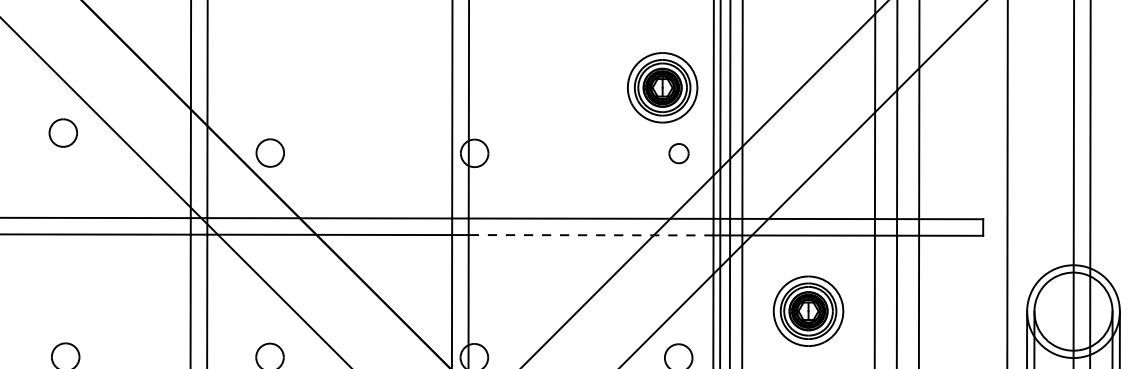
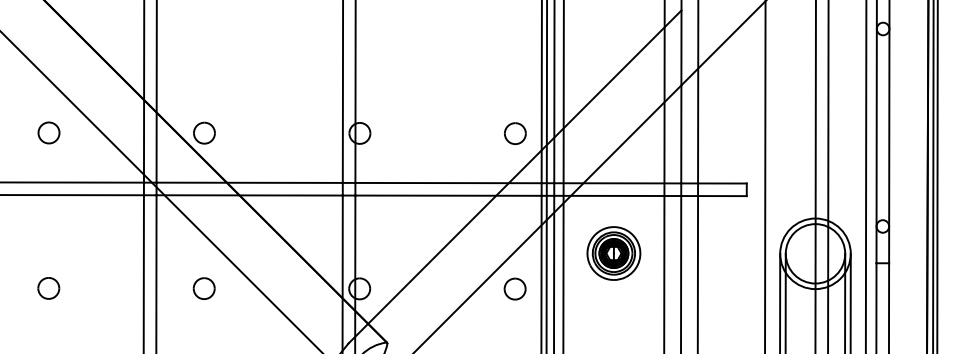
part: (662, 87) -> (502, 83), removed
part: (62, 132) -> (48, 132), moved
part: (679, 153) -> (515, 133), size x1.43
line: (591, 234) -> (448, 195), dashed -> solid

